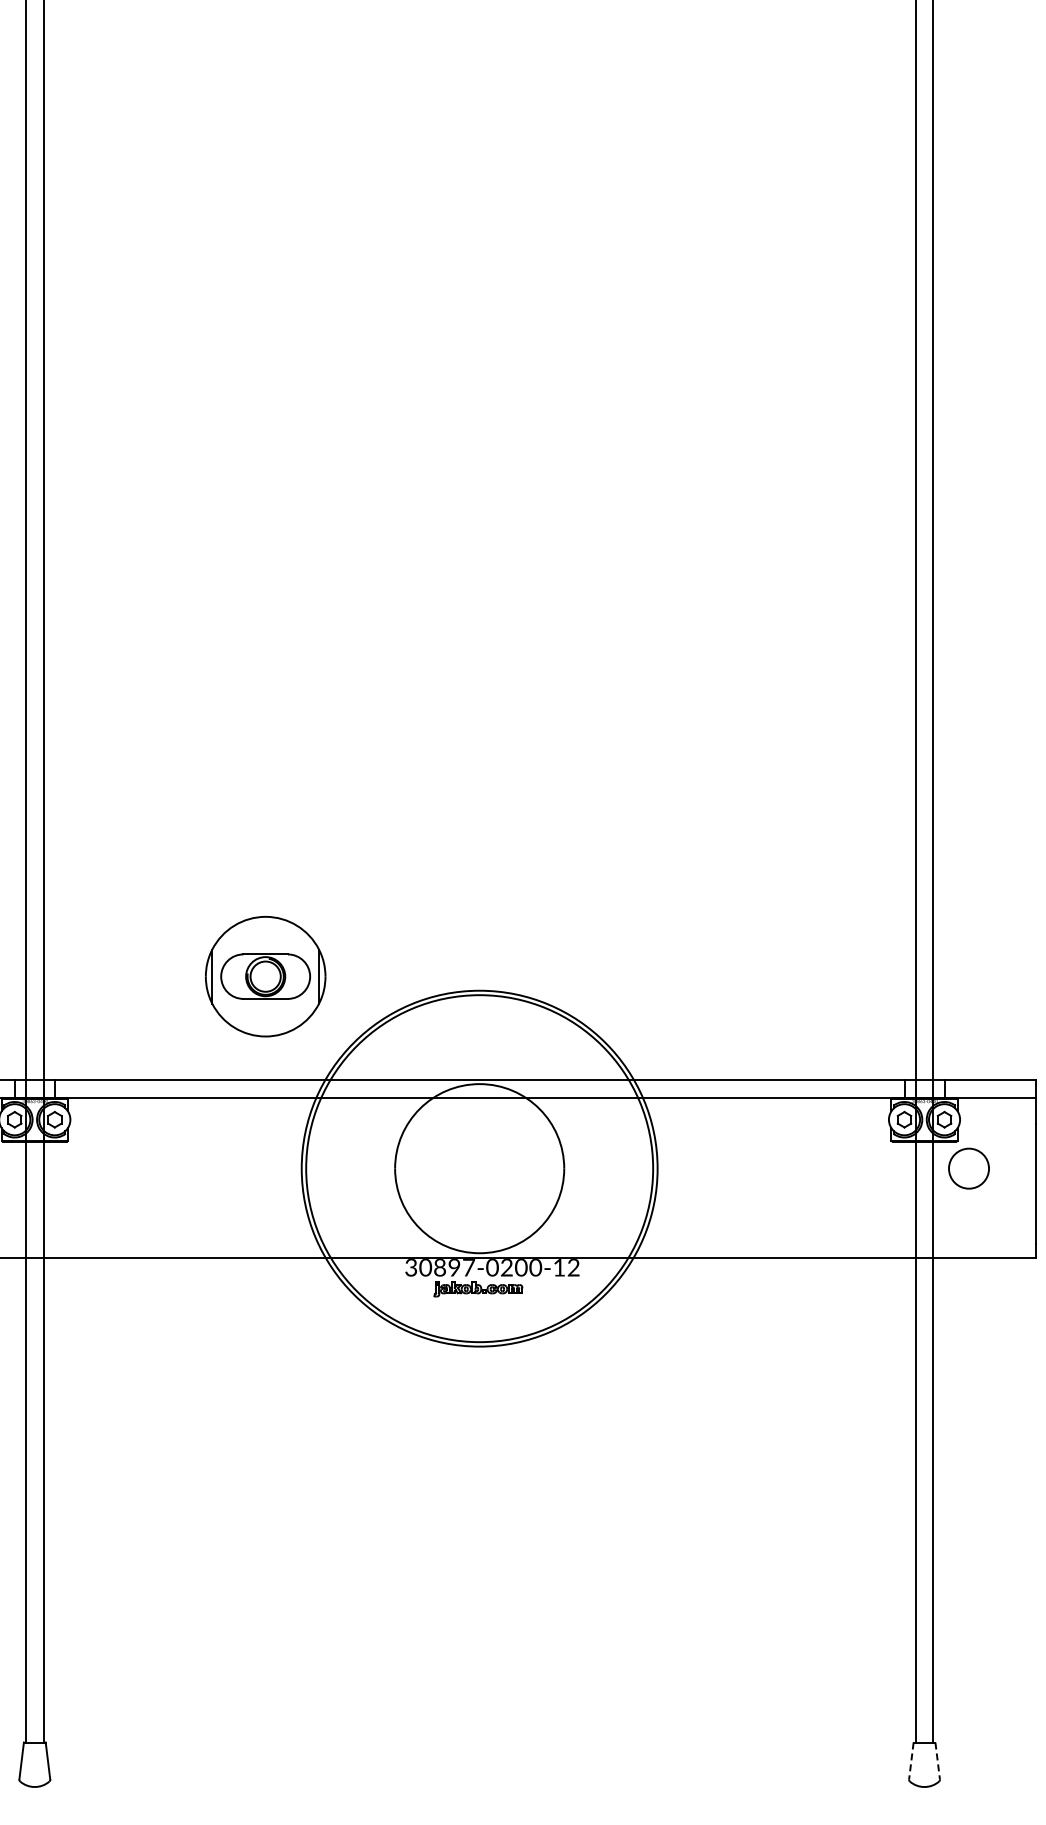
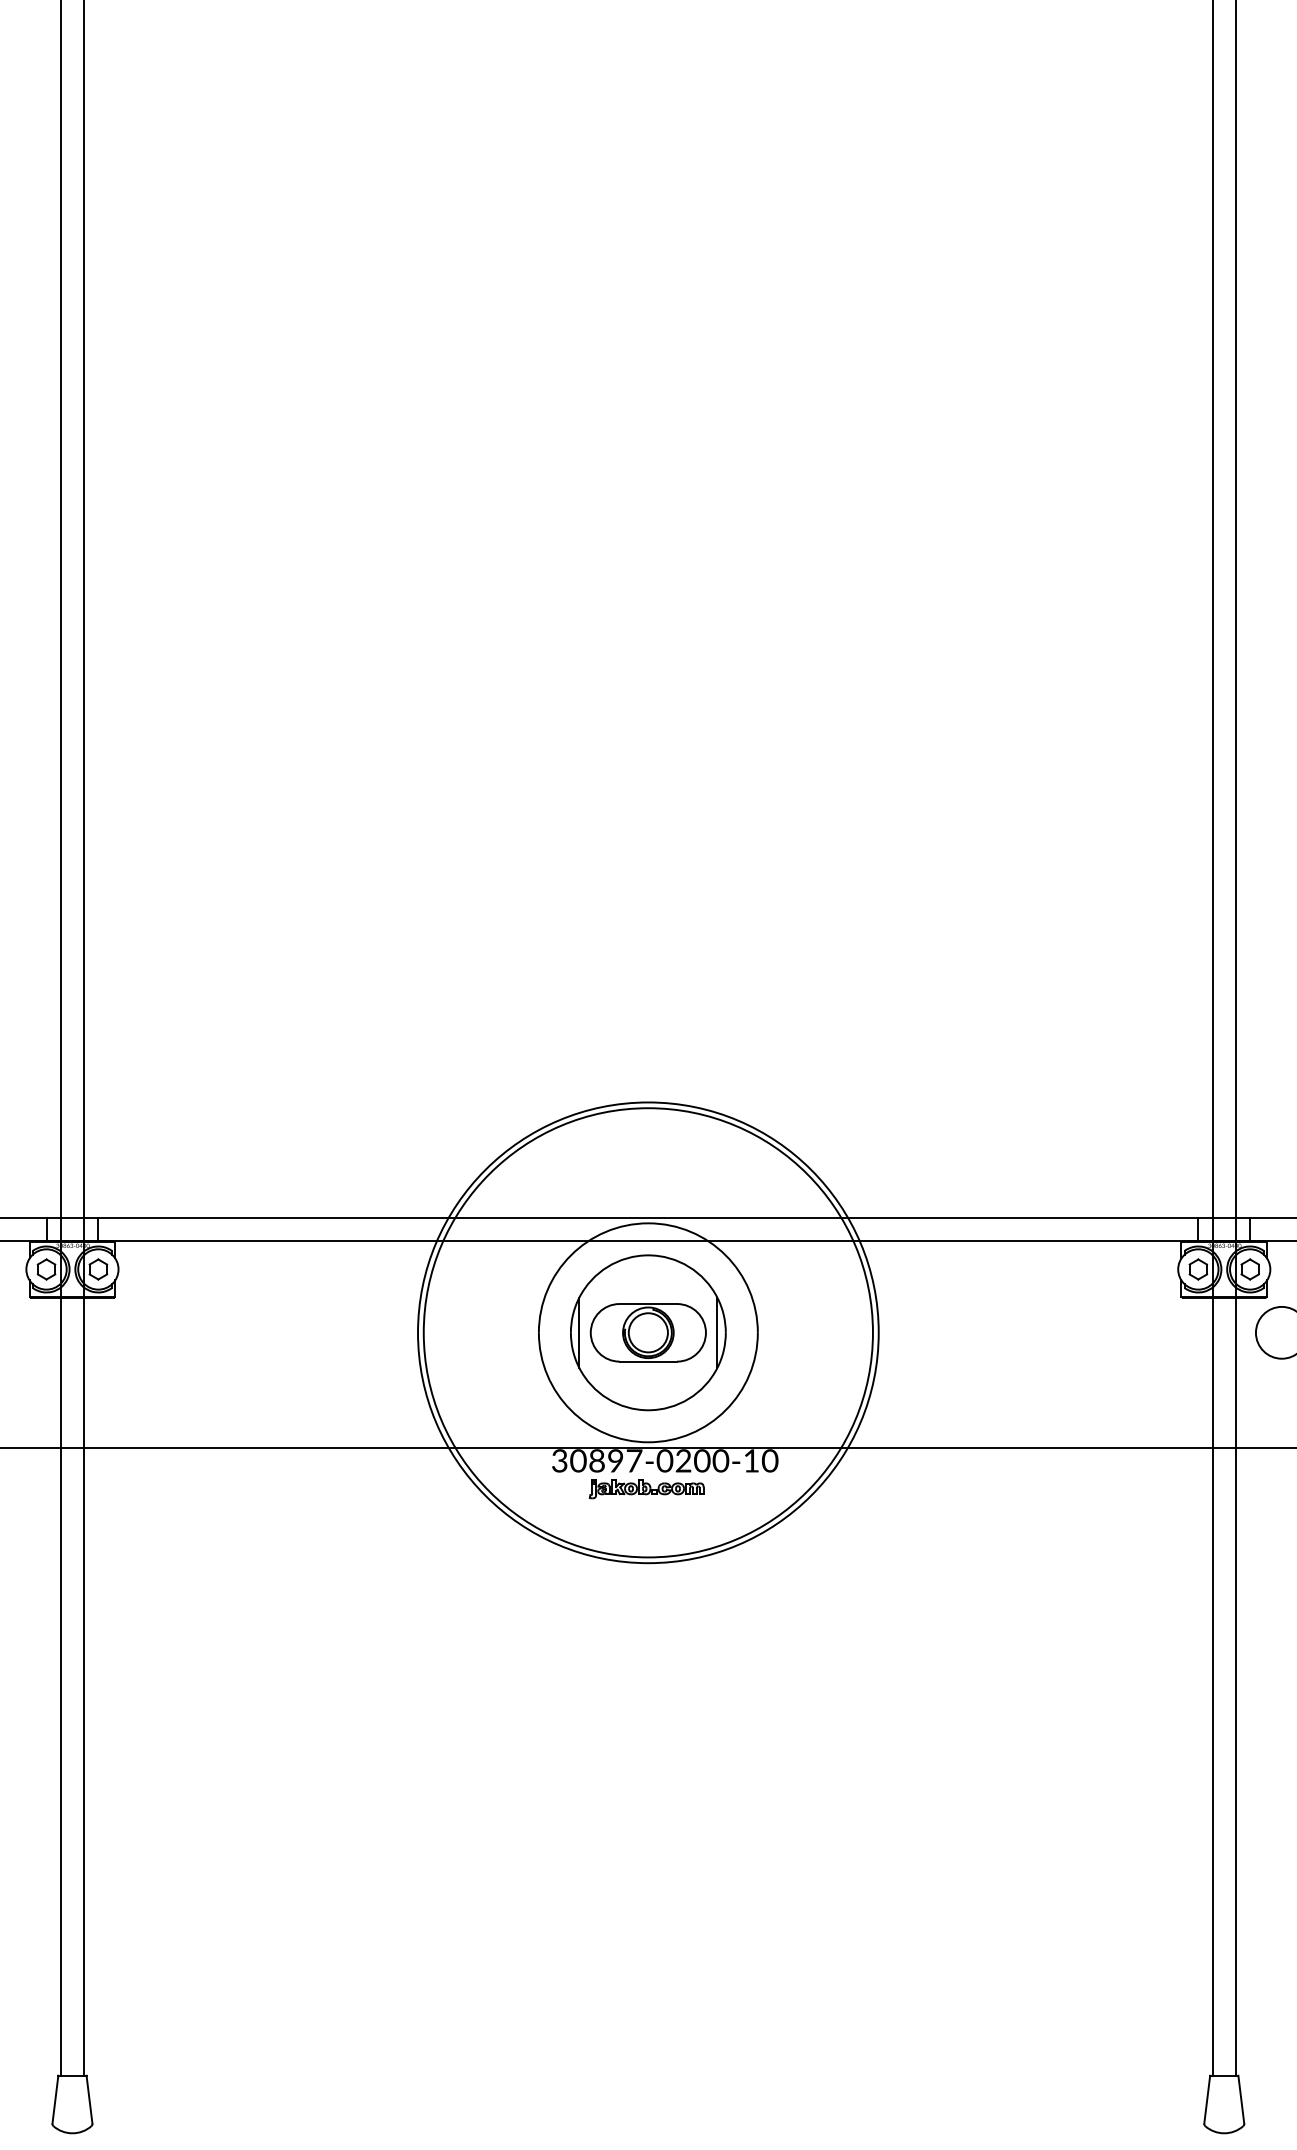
part: (265, 976) -> (648, 1332), moved
text: (573, 1267) -> (769, 1460), 30897-0200-12 -> 30897-0200-10
line: (911, 1761) -> (1207, 2100), dashed -> solid
line: (937, 1761) -> (1241, 2100), dashed -> solid

